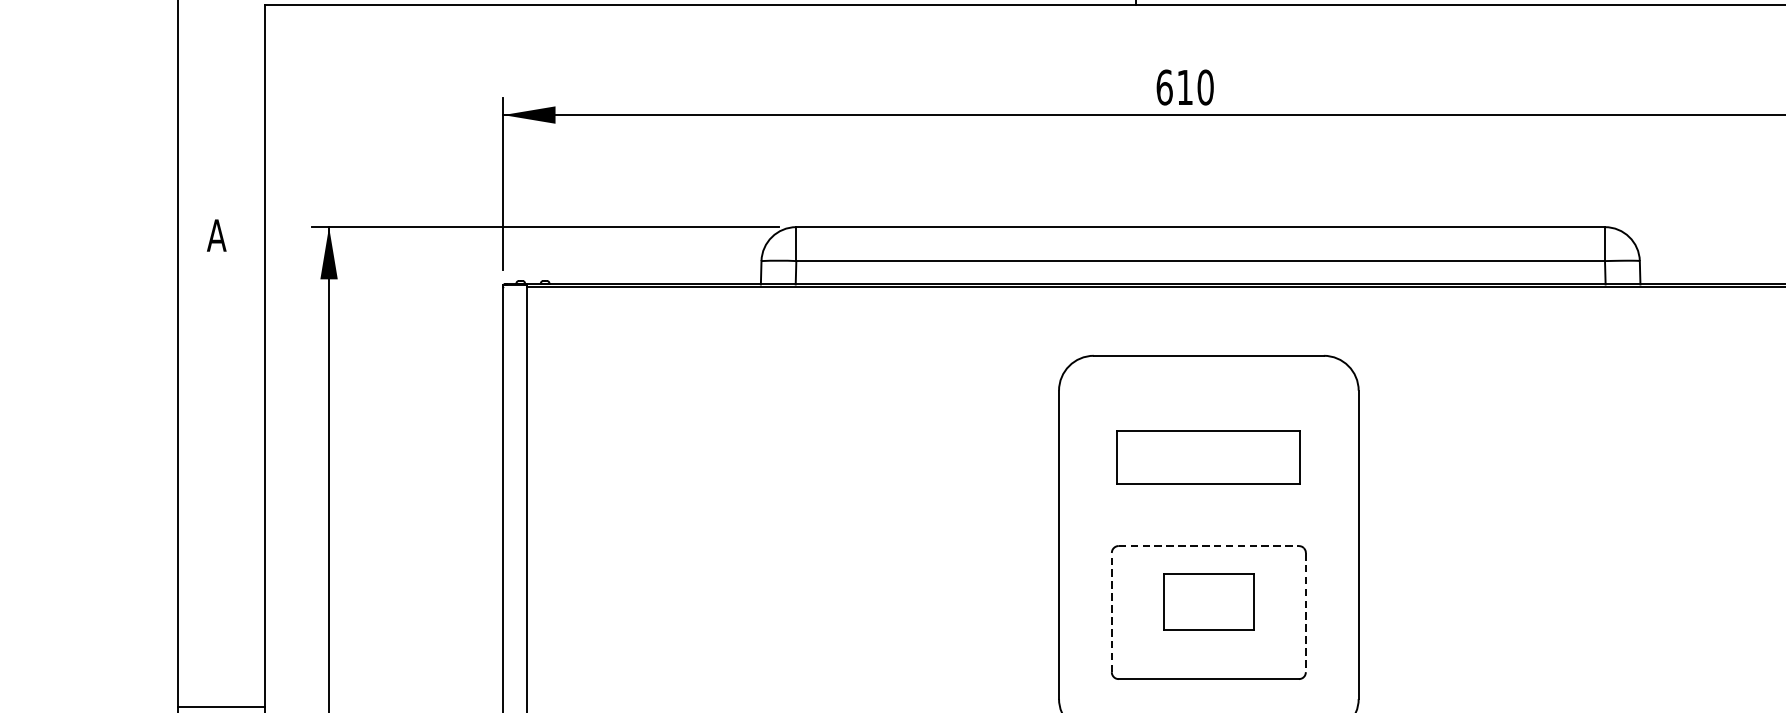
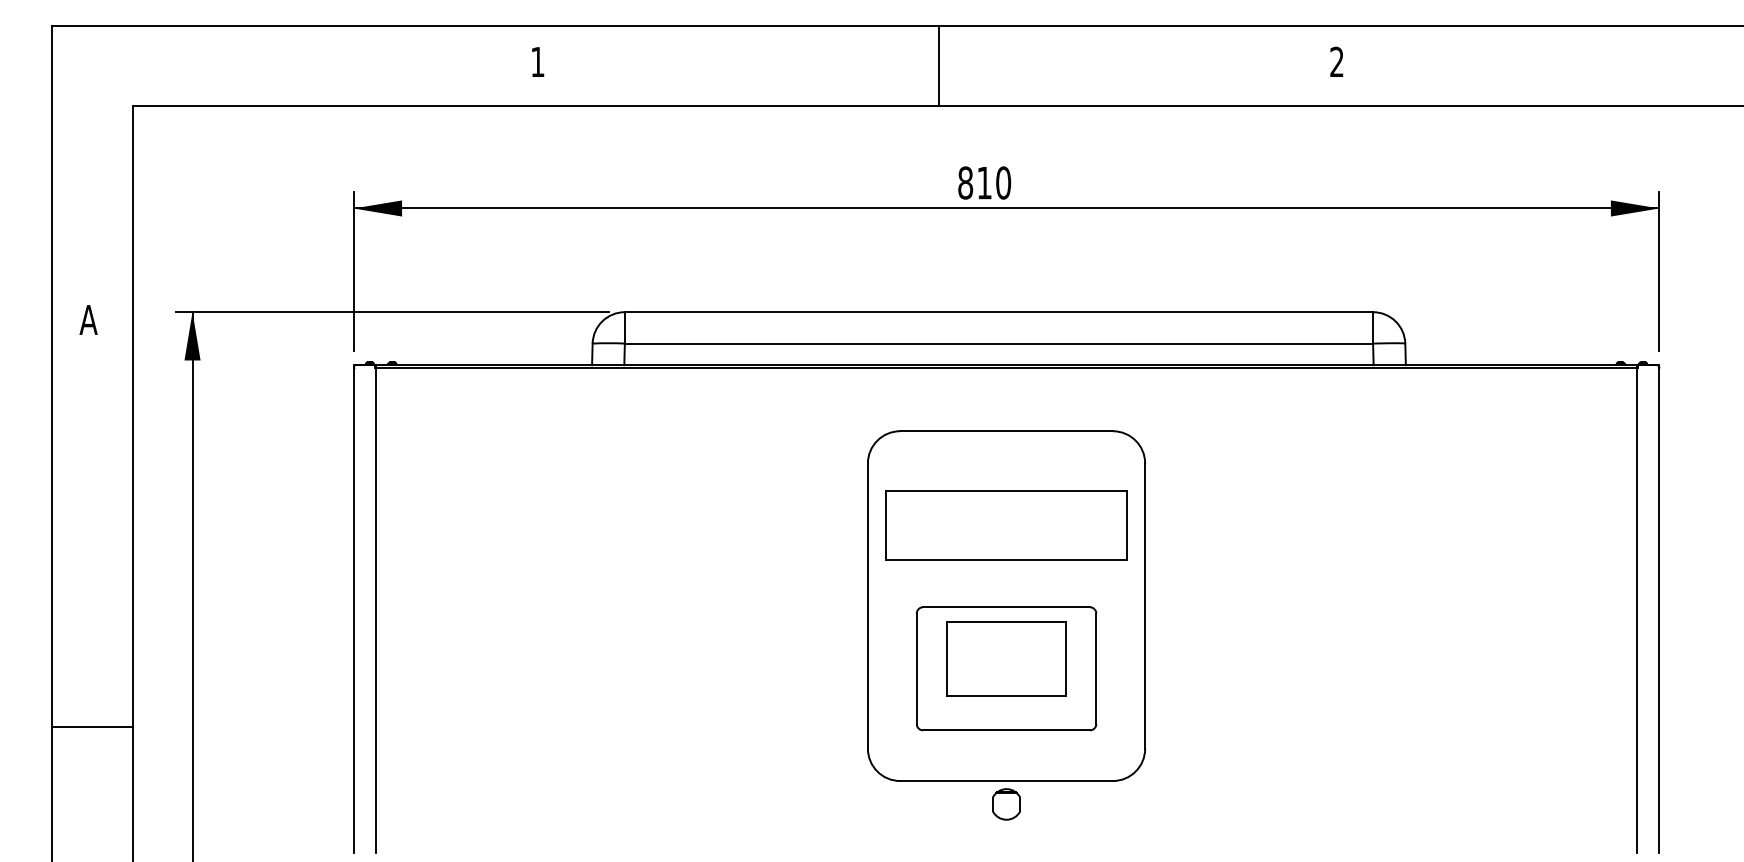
text: (1164, 86) -> (965, 182), 610 -> 810
part: (1208, 457) -> (1006, 525), size x1.43
line: (1209, 546) -> (1007, 607), dashed -> solid
part: (1208, 601) -> (1006, 658), size x1.43
line: (1111, 612) -> (916, 668), dashed -> solid
line: (1306, 613) -> (1096, 669), dashed -> solid
line: (220, 706) -> (92, 726), moved

